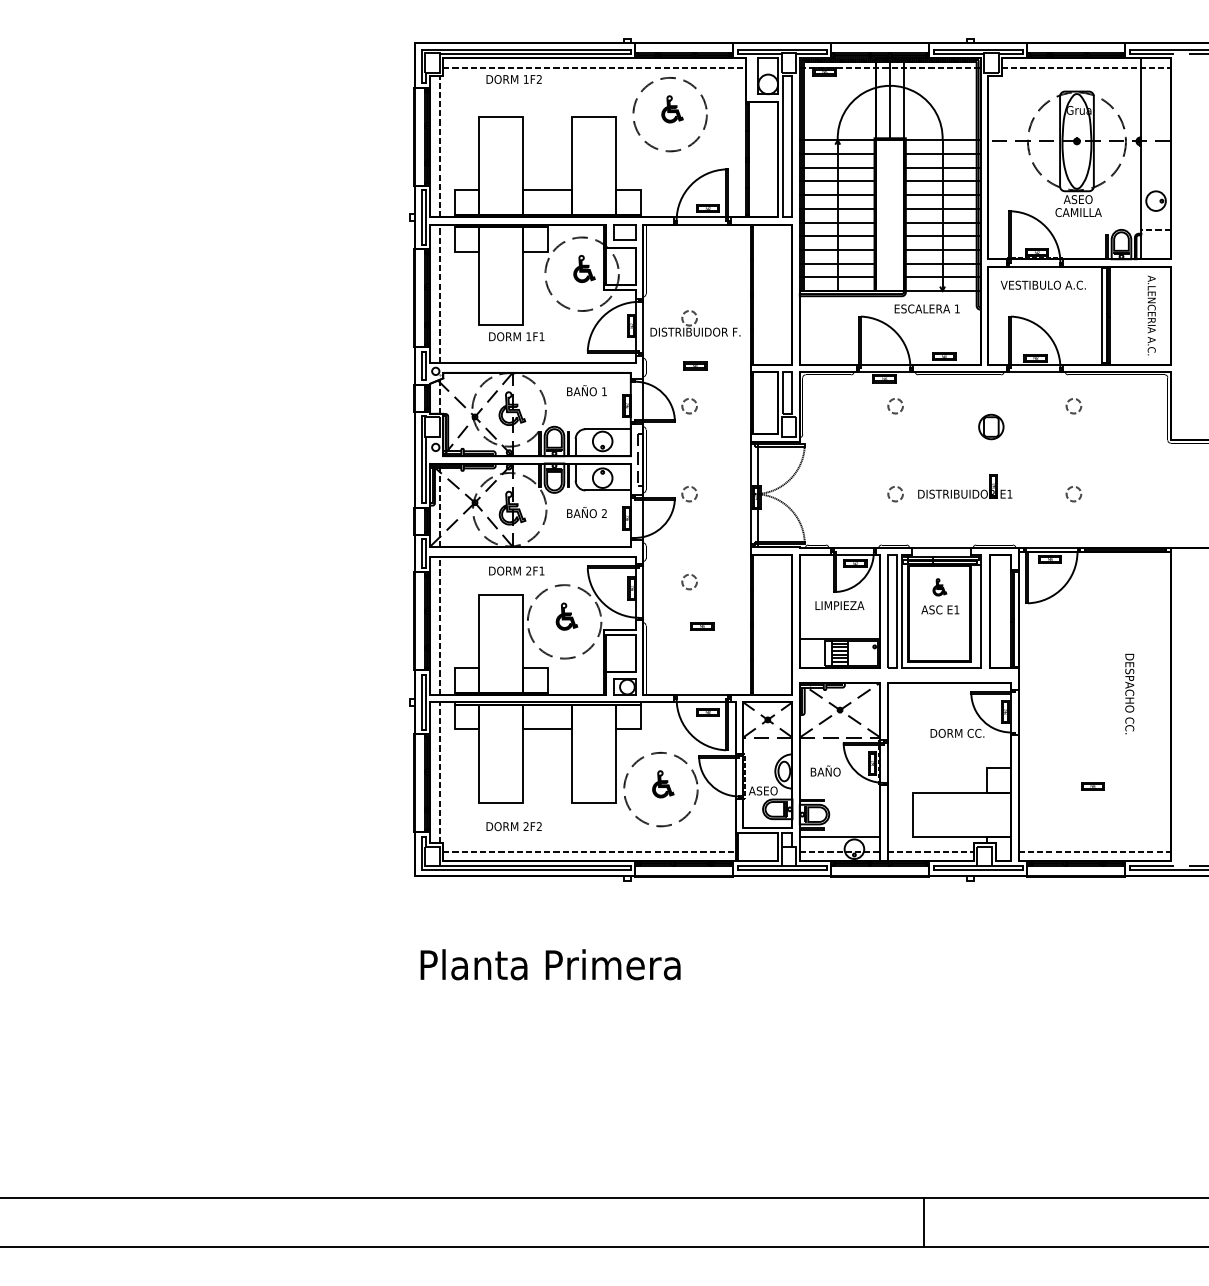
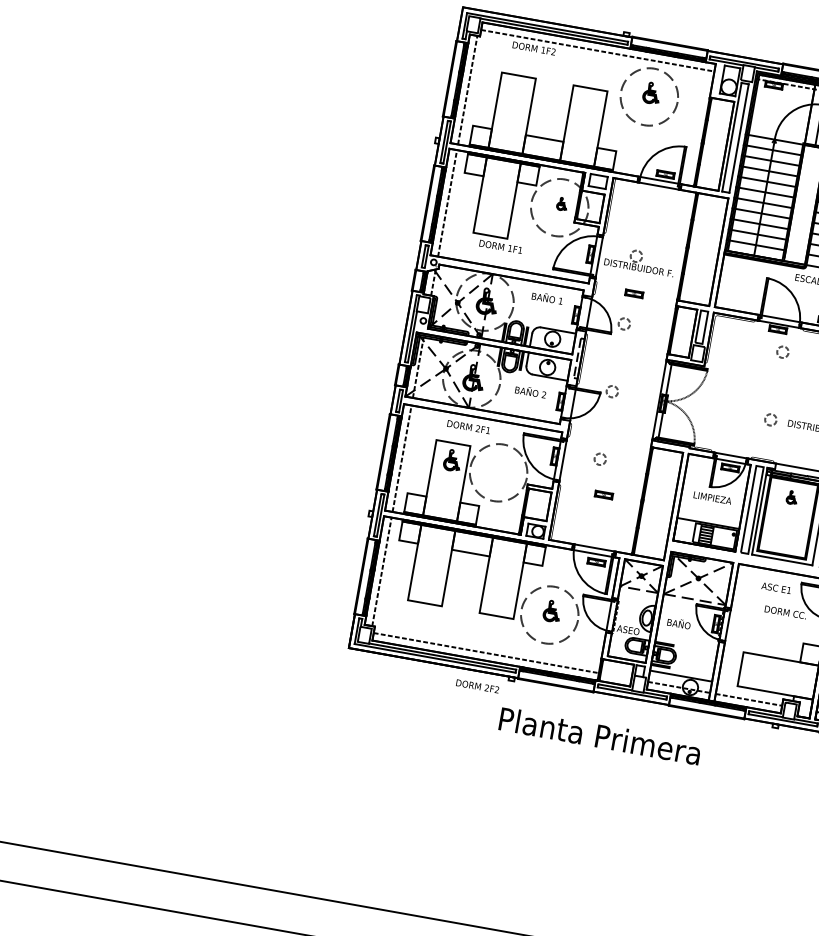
part: (584, 269) -> (562, 204), size x0.6
text: (940, 609) -> (776, 587), moved
part: (566, 616) -> (452, 460), moved
text: (513, 826) -> (477, 686), moved
text: (550, 964) -> (600, 735), moved

